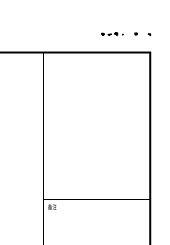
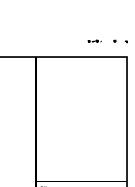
part: (112, 33) -> (94, 40), size x0.7

